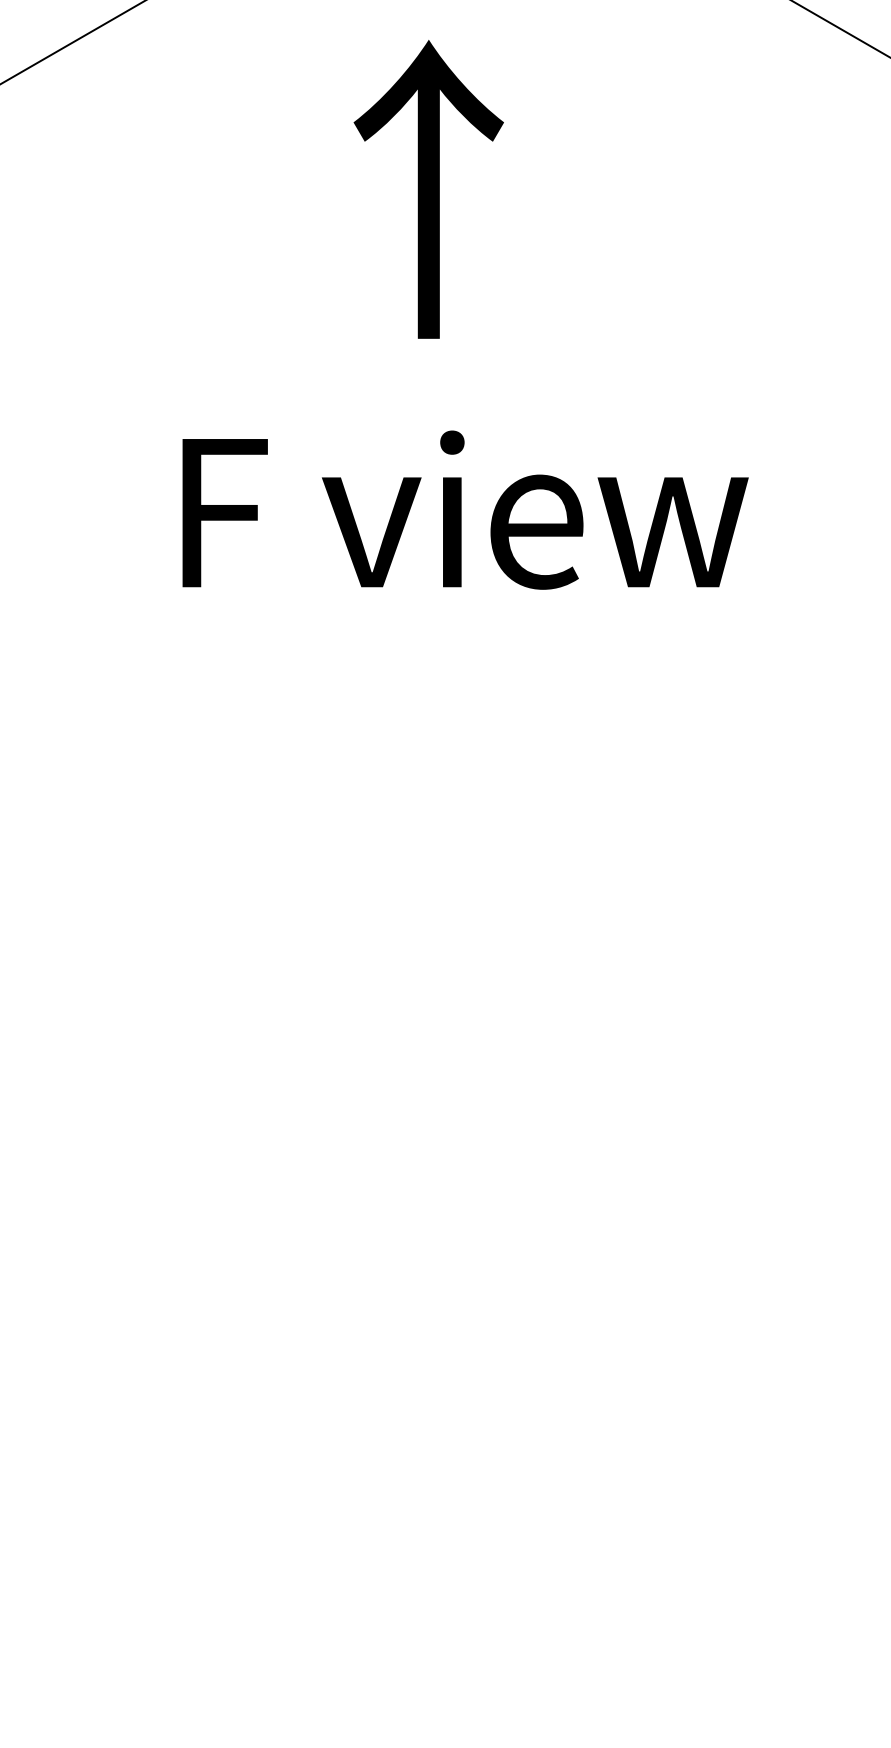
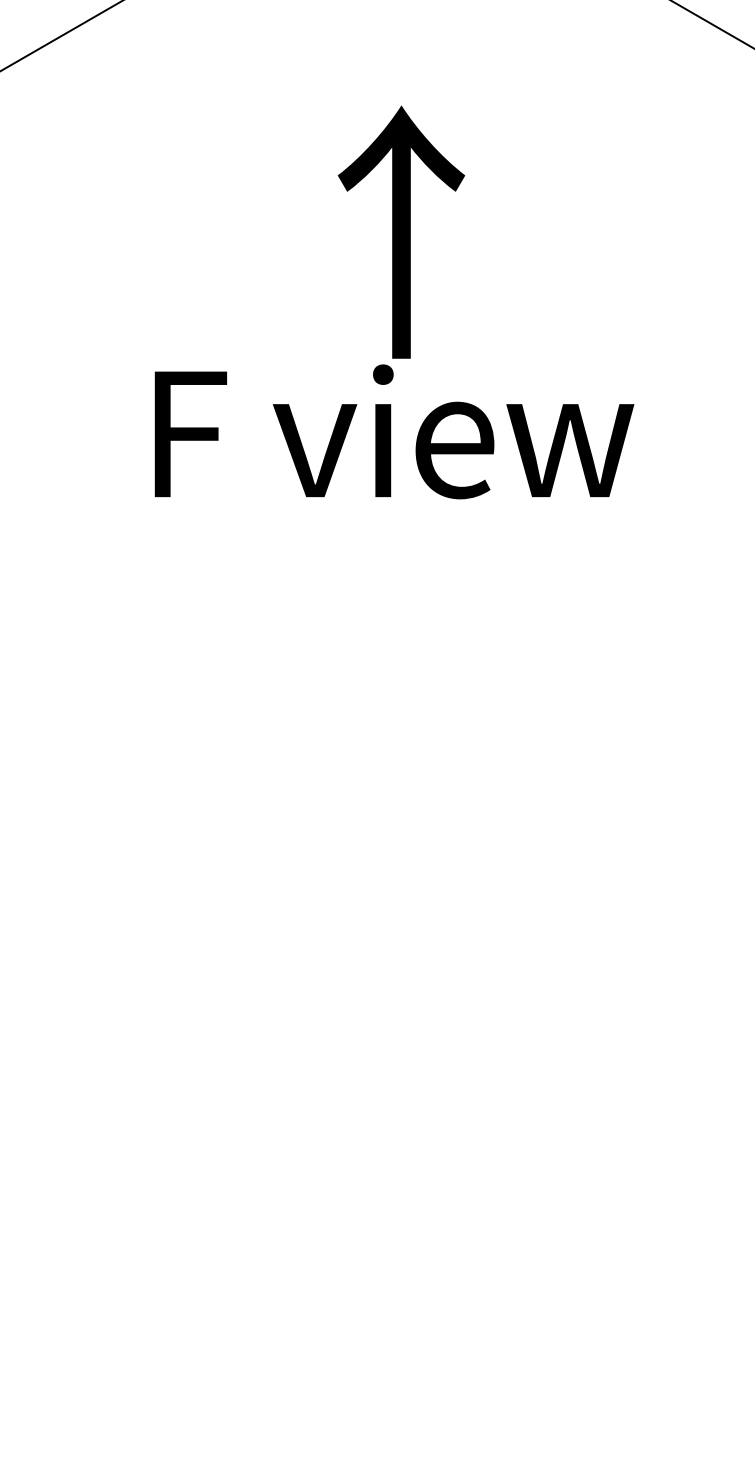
text: (428, 189) -> (401, 232), moved

